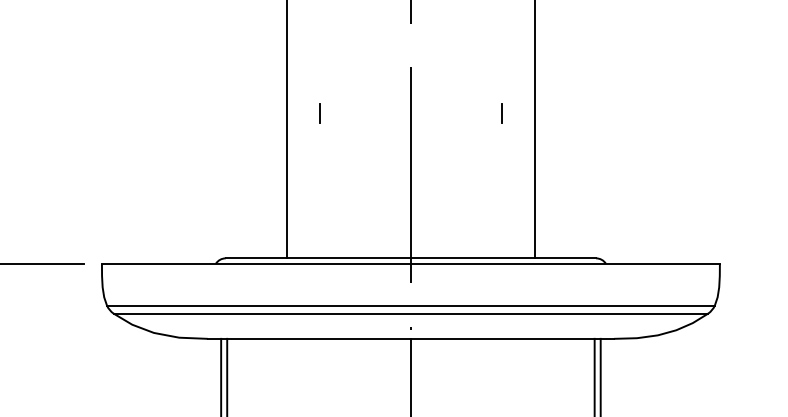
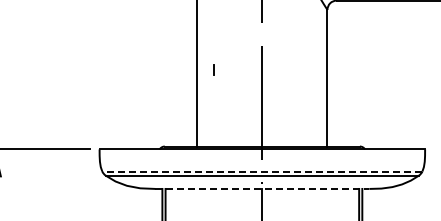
line: (500, 112) -> (309, 69), removed
line: (409, 305) -> (261, 171), solid -> dashed
line: (411, 338) -> (262, 188), solid -> dashed

